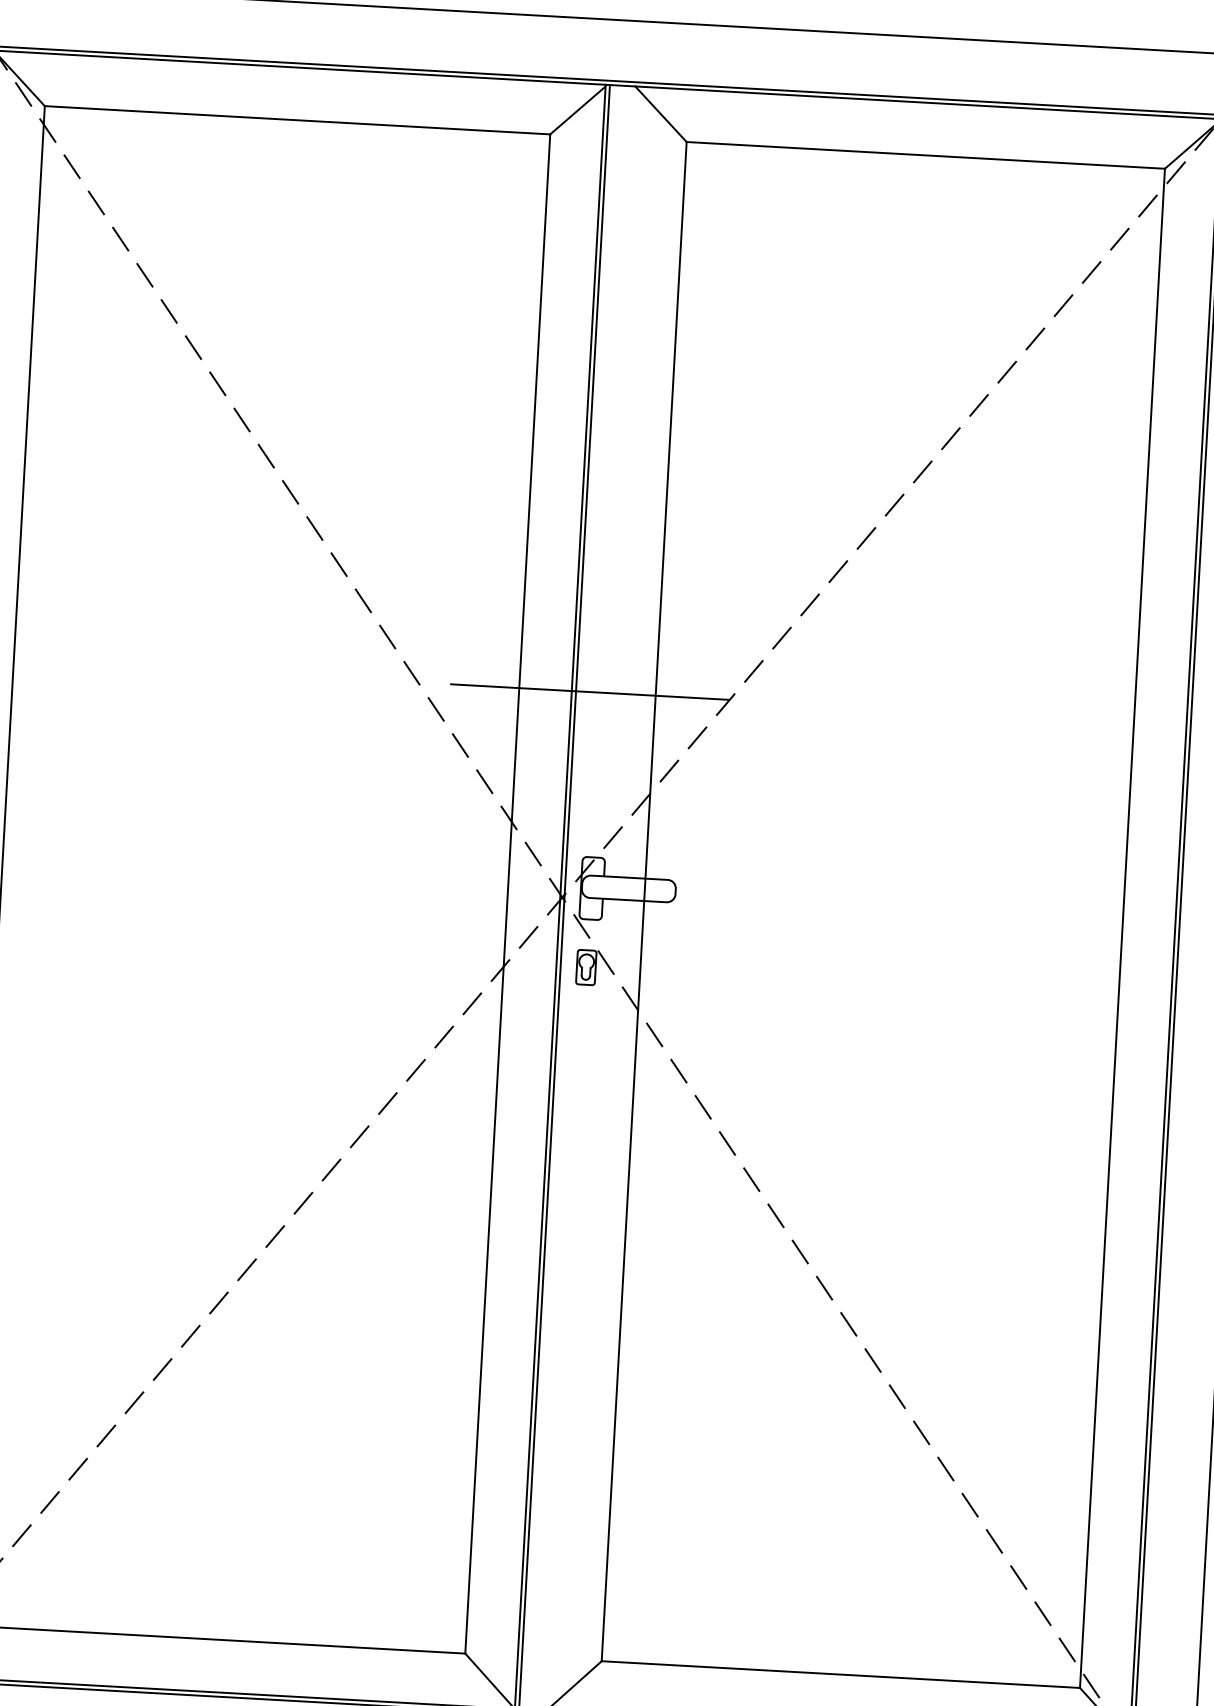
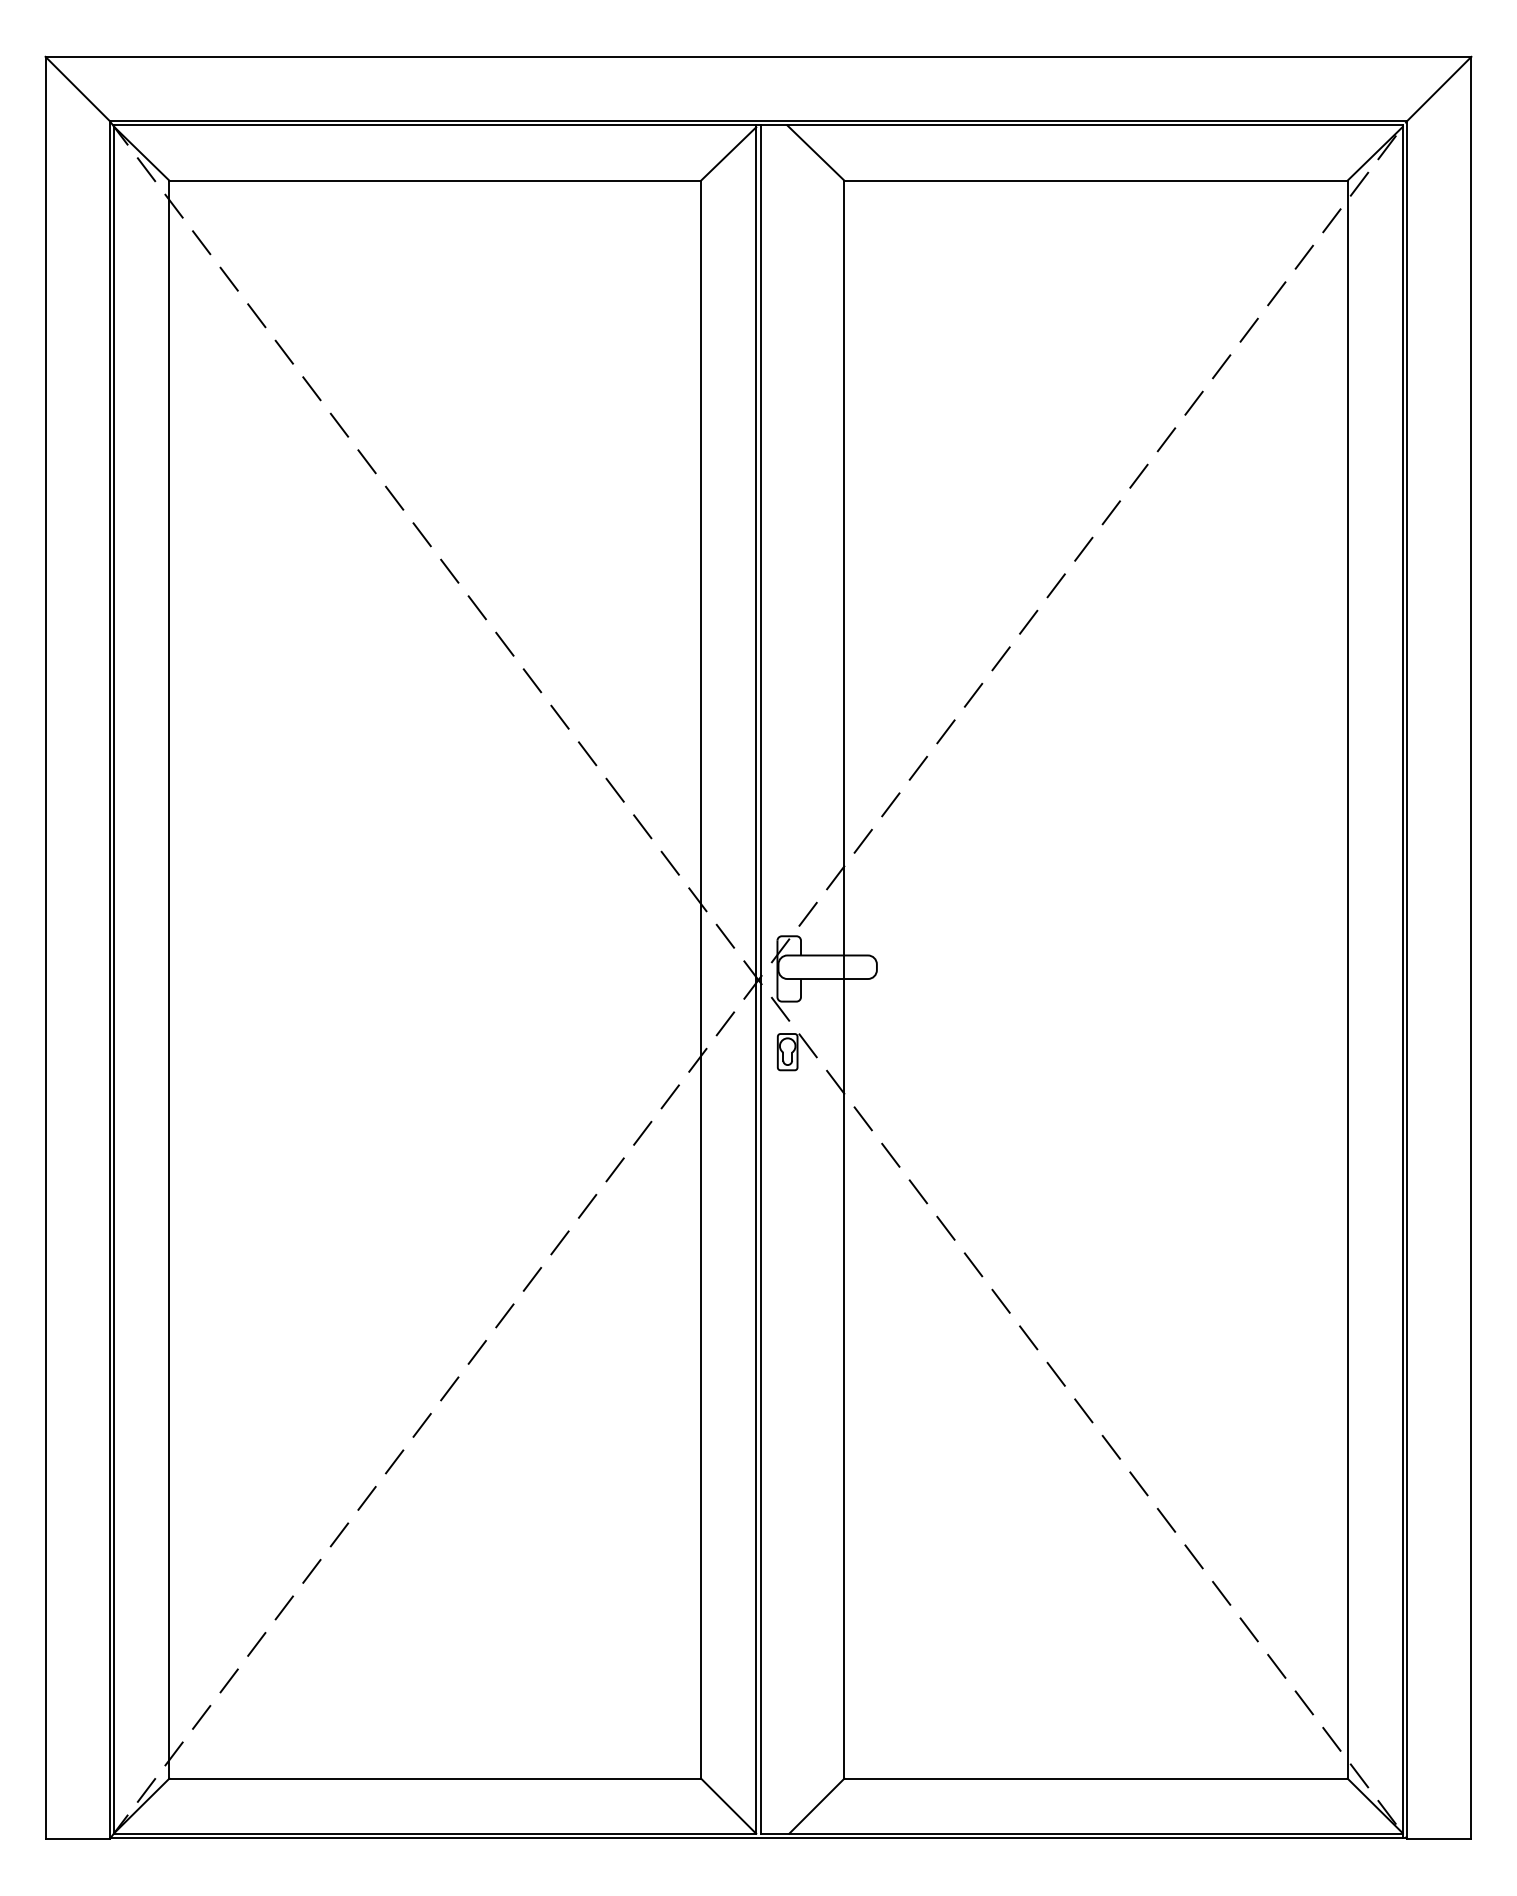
line: (589, 692) -> (774, 763), removed

